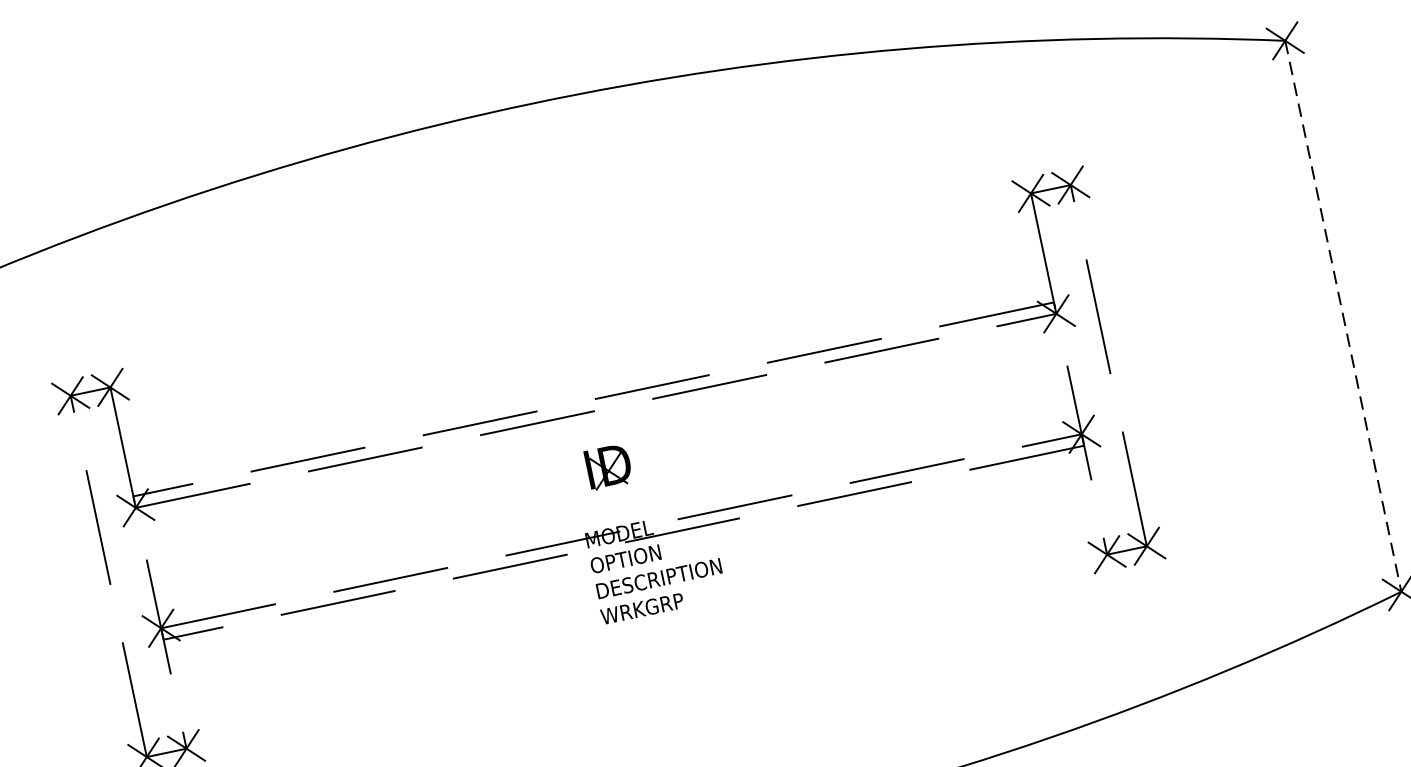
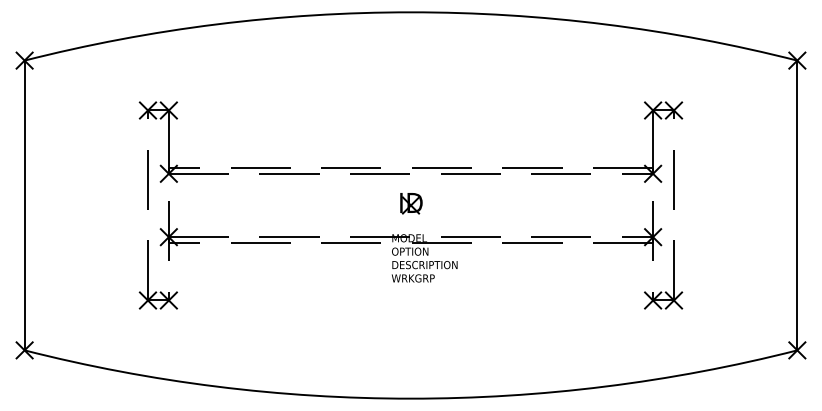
line: (1343, 316) -> (797, 205), dashed -> solid

